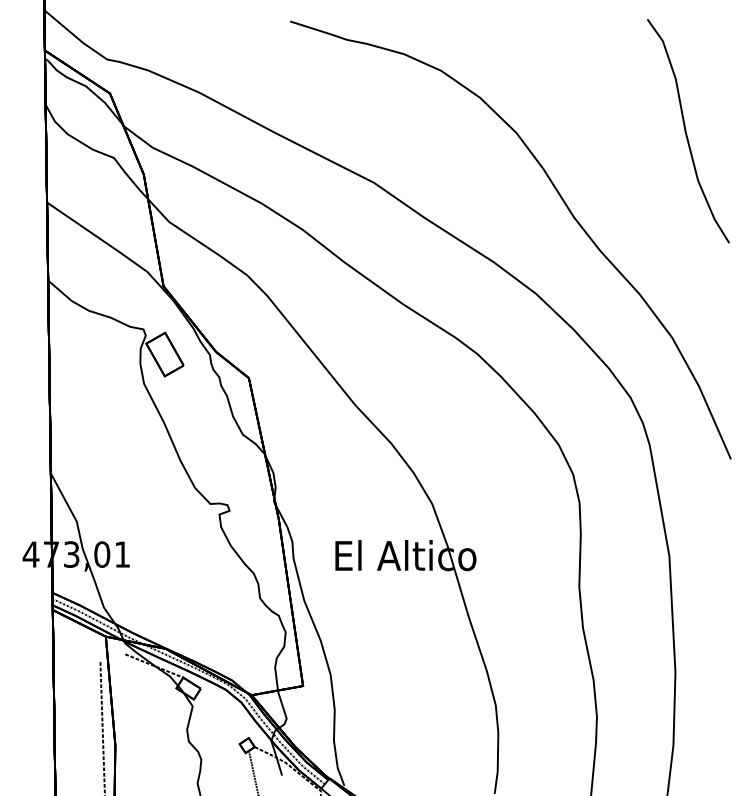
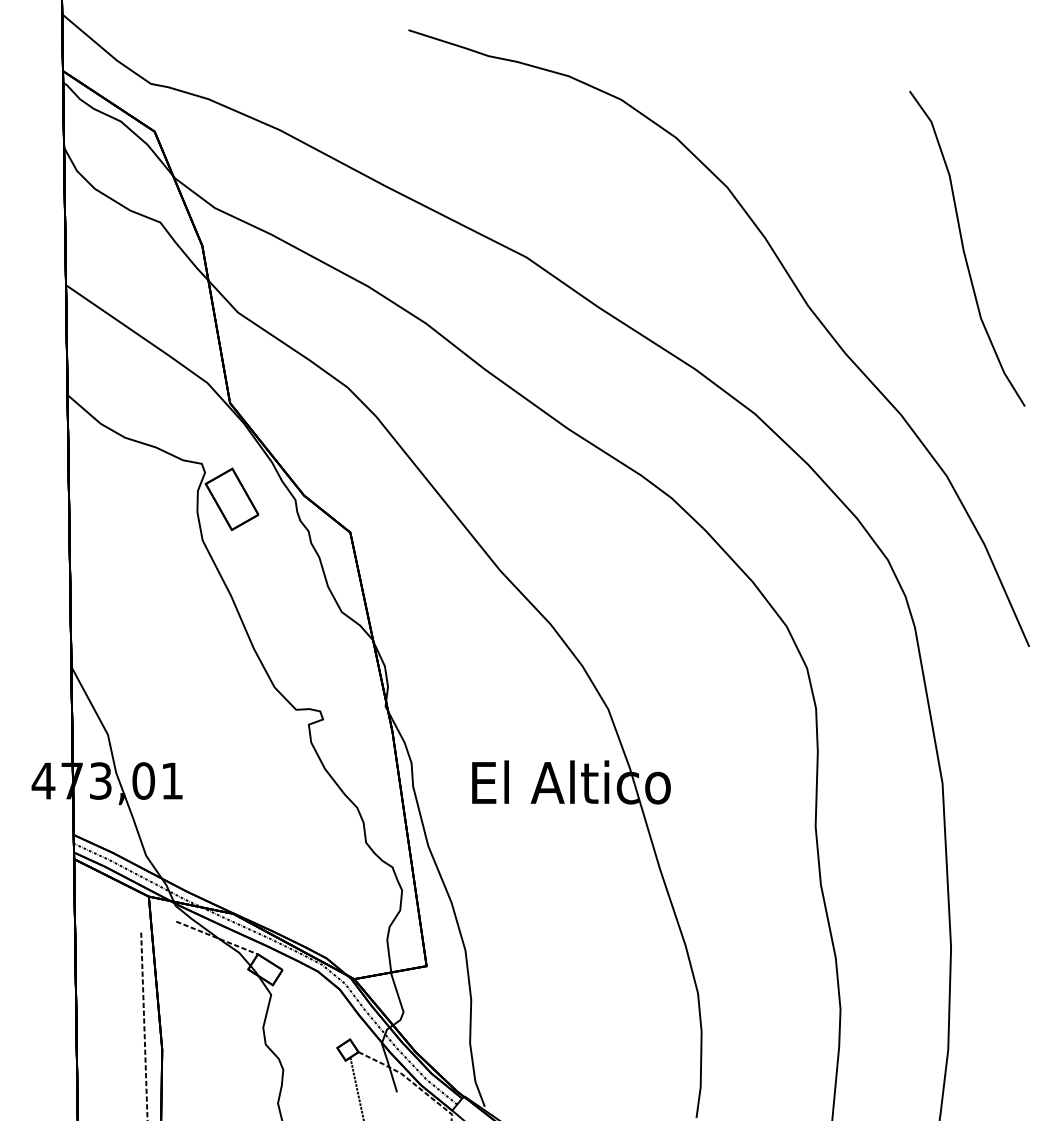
curve: (686, 131) -> (964, 248), moved

